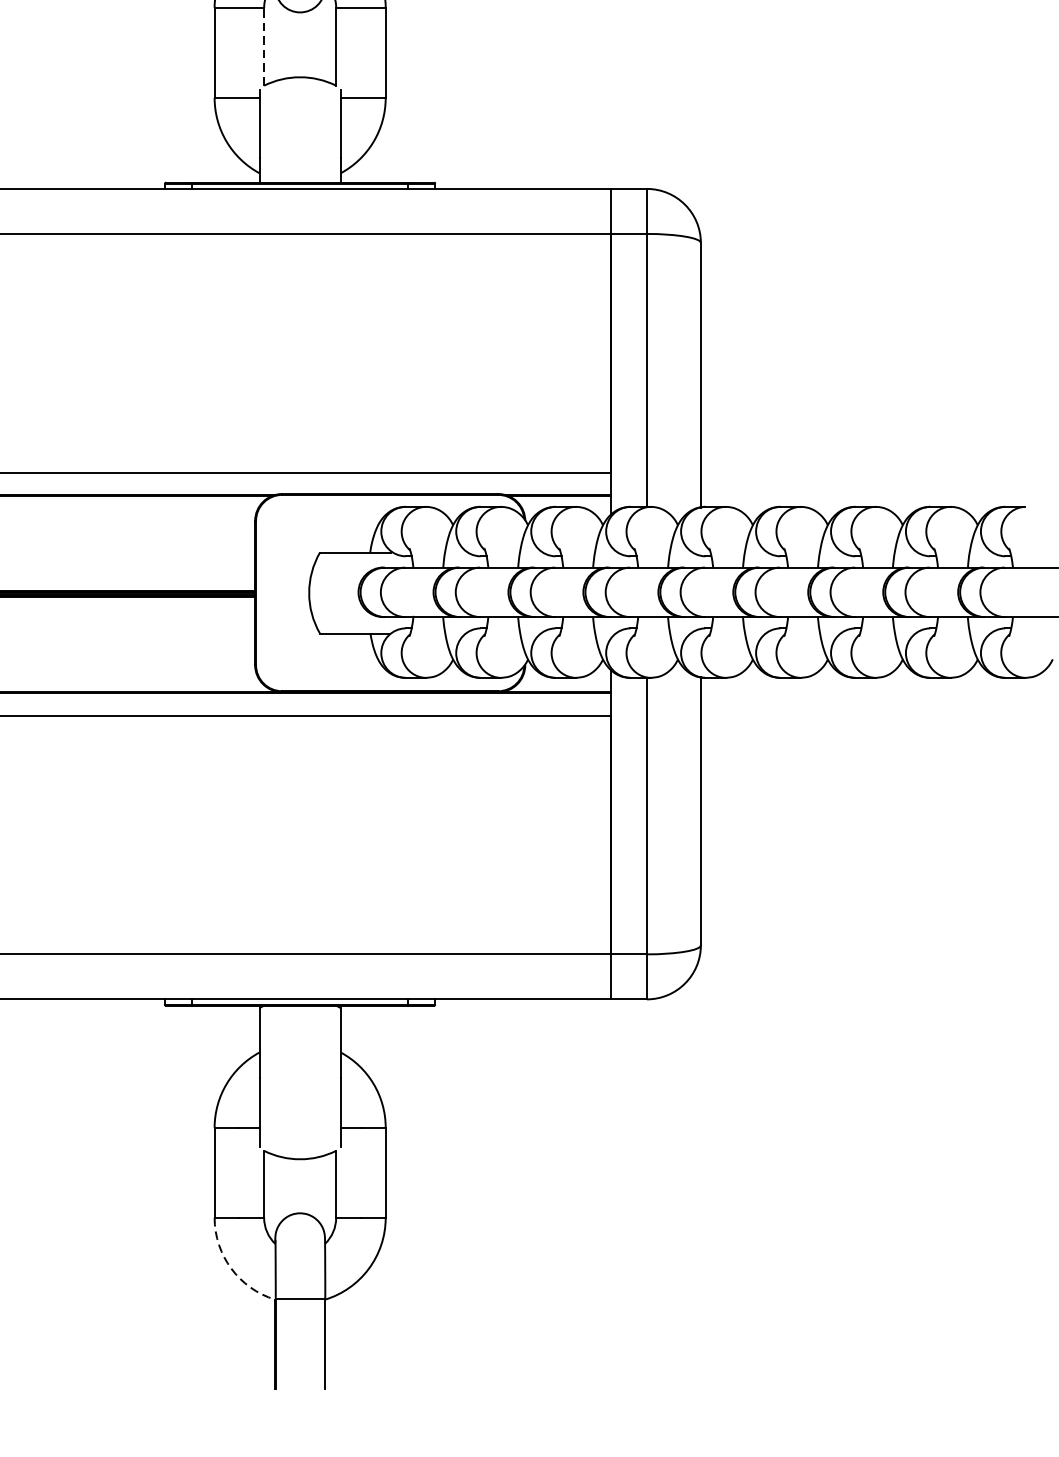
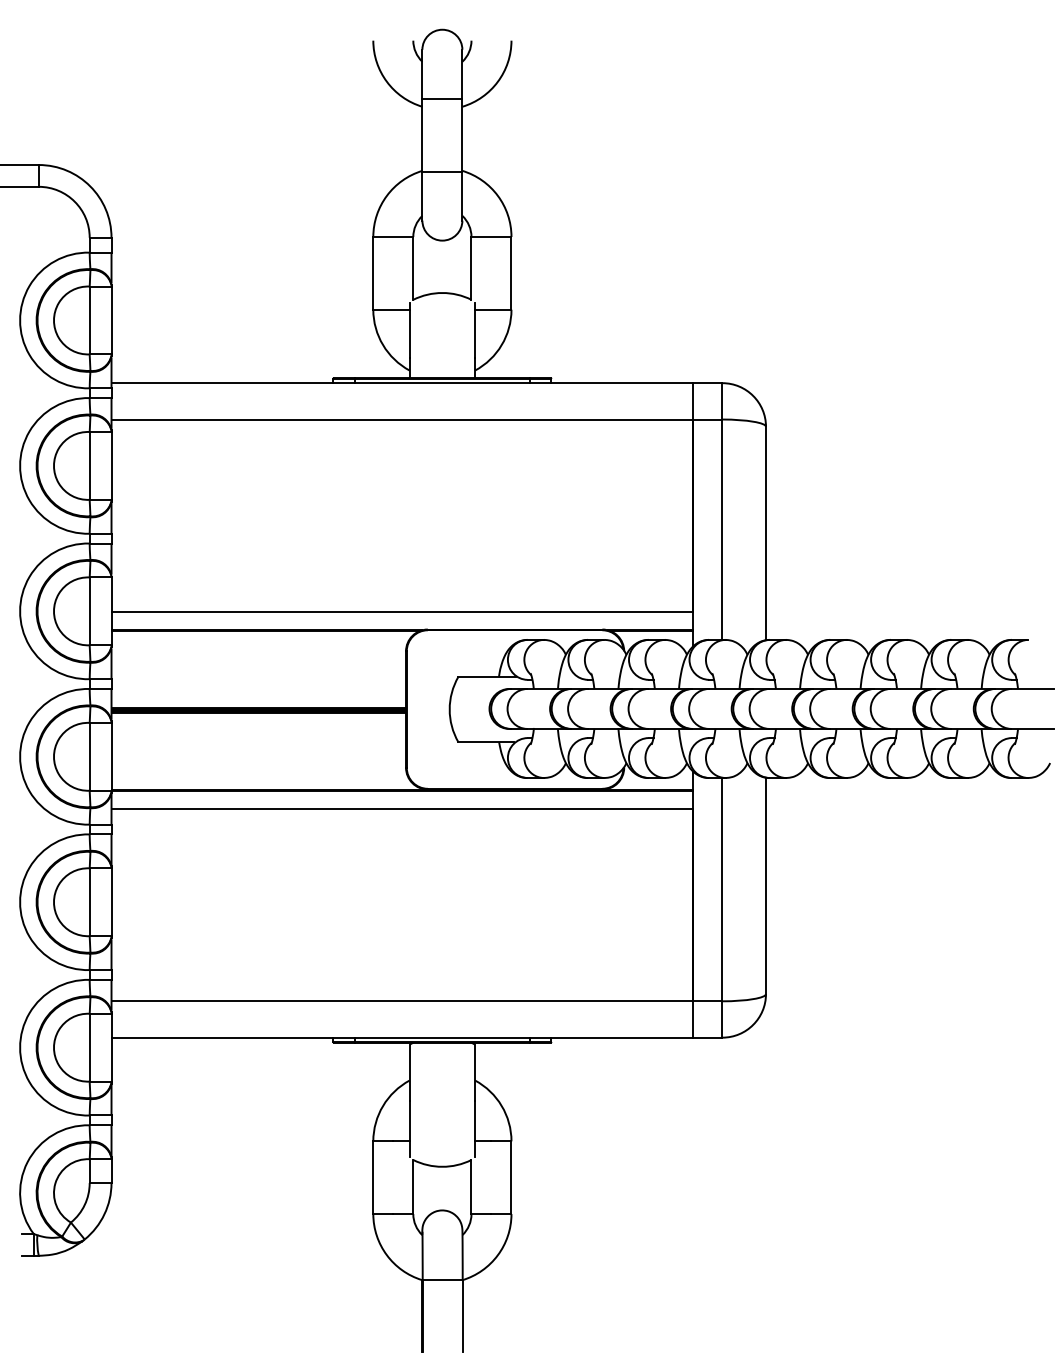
line: (264, 45) -> (413, 267), dashed -> solid
arc: (230, 1269) -> (386, 1255), dashed -> solid

